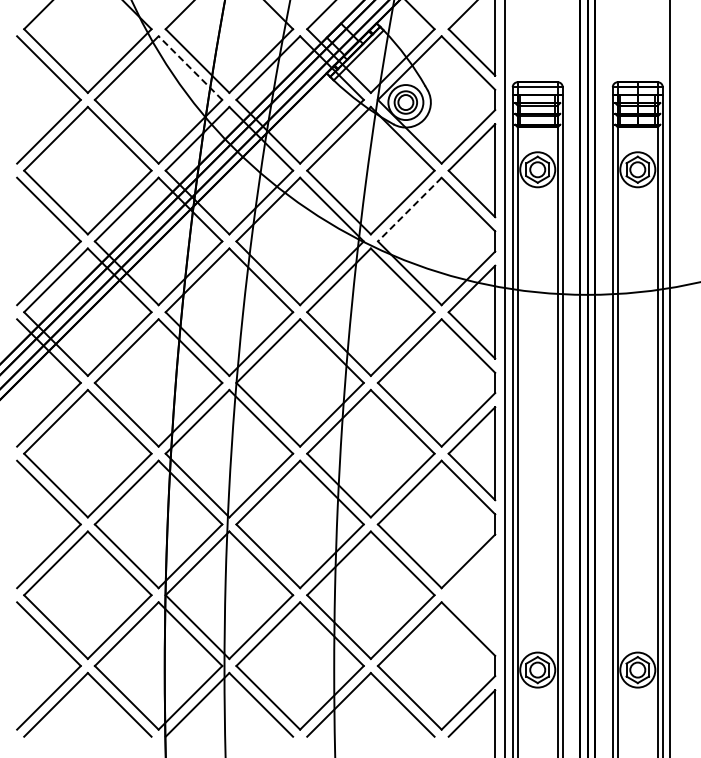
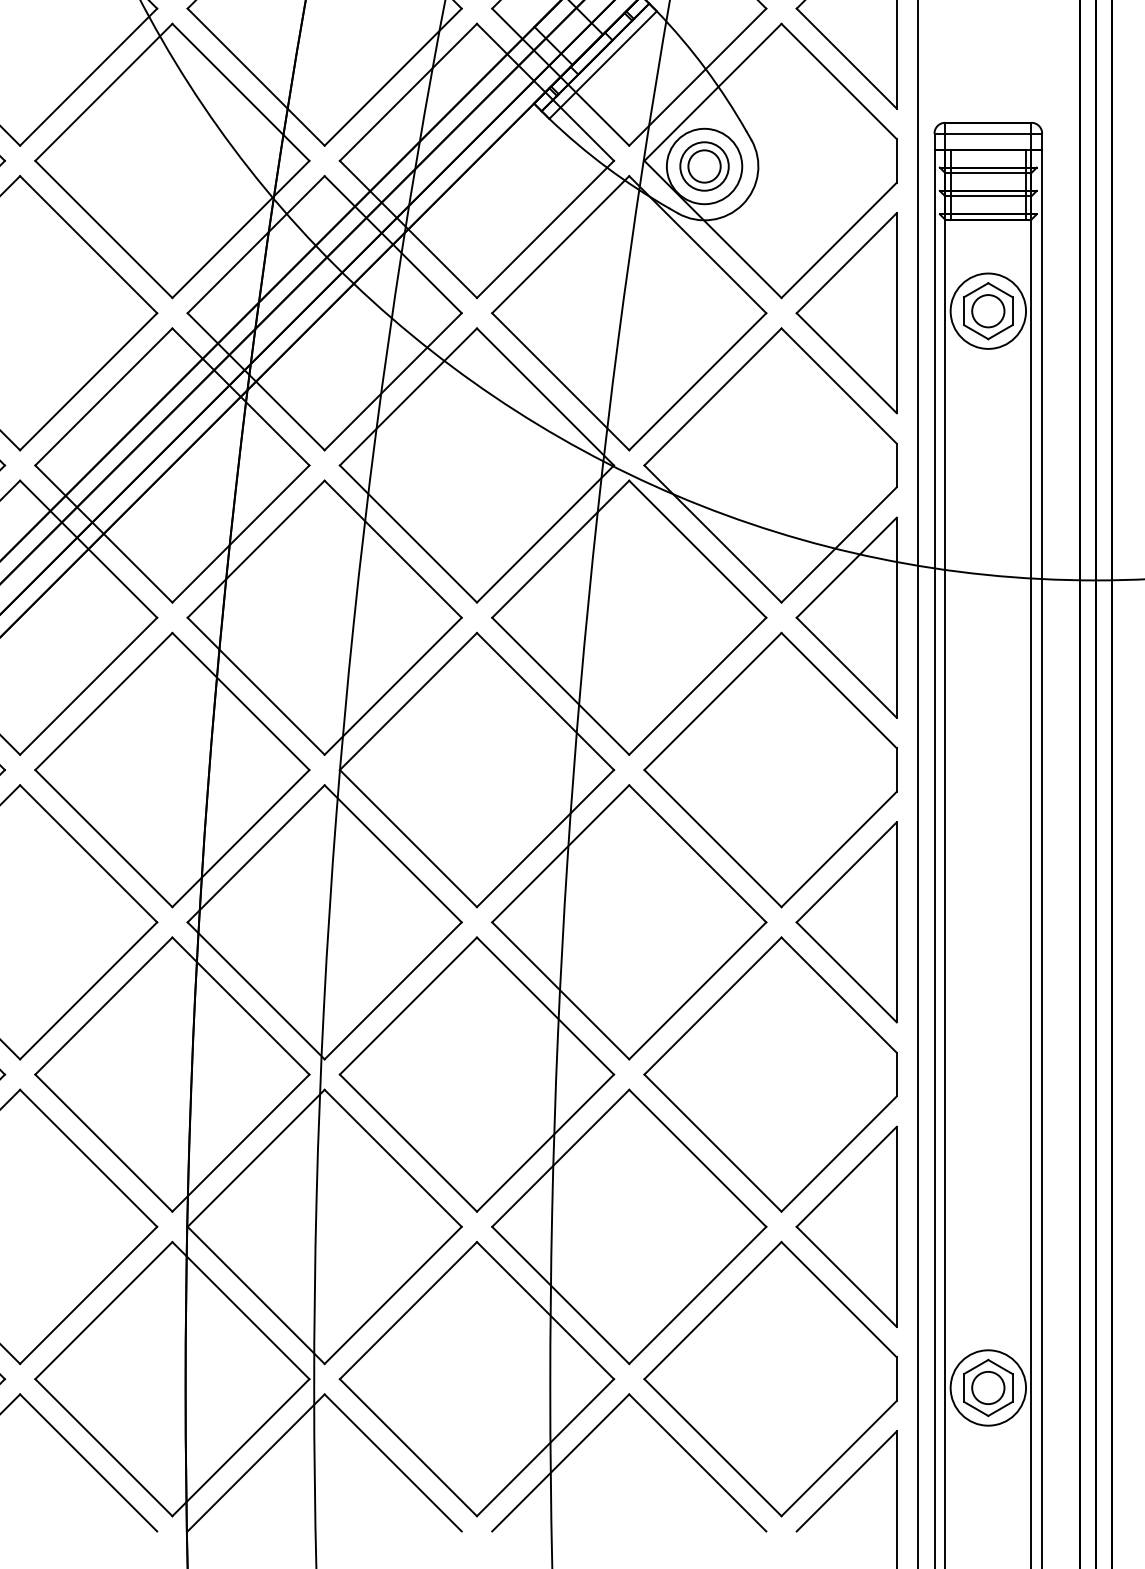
line: (190, 67) -> (240, 91), dashed -> solid
line: (409, 209) -> (712, 396), dashed -> solid
part: (471, 594) -> (845, 1225), added

